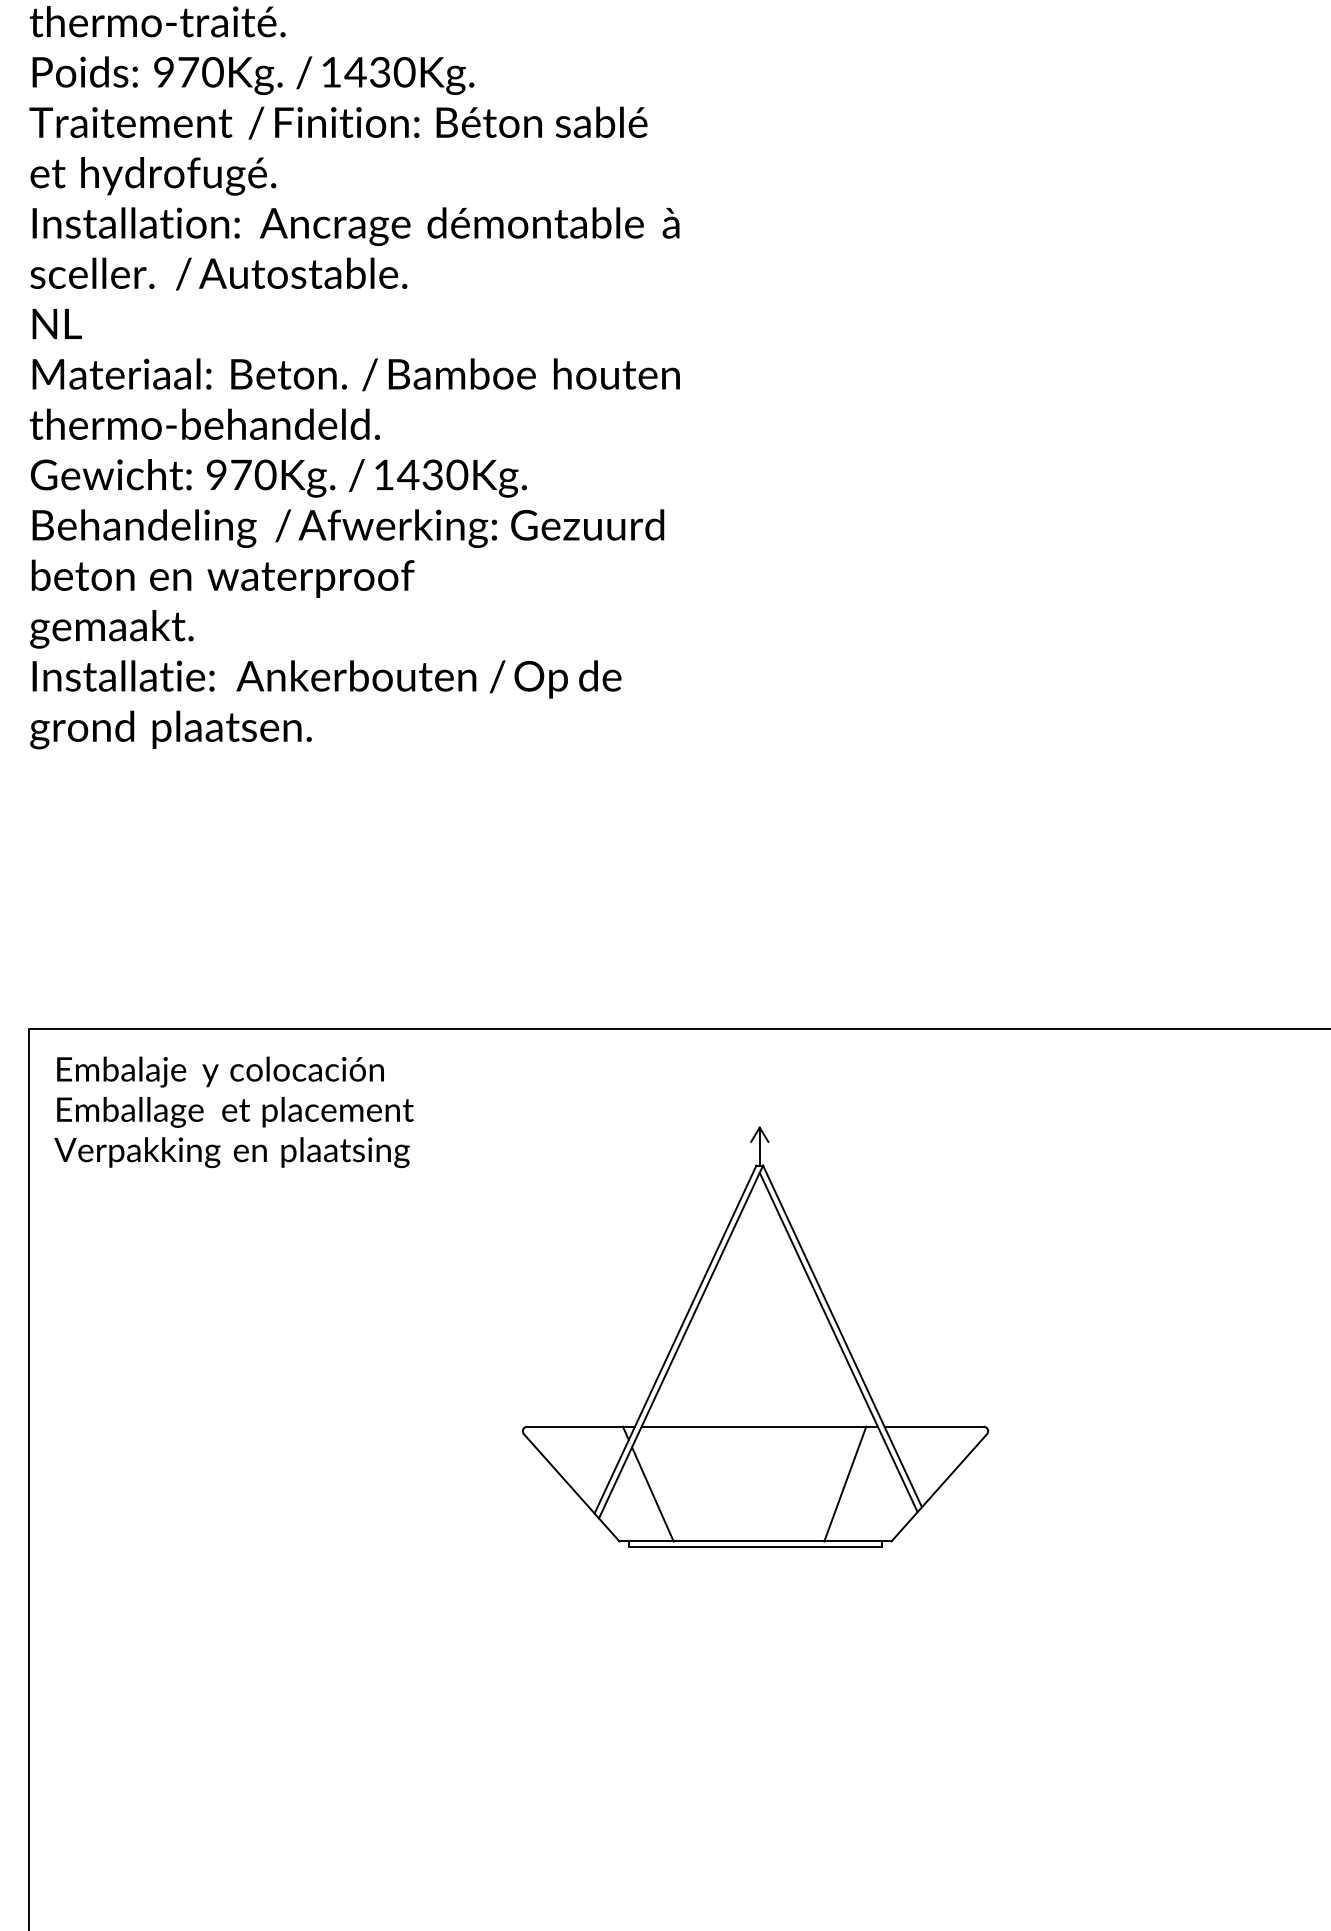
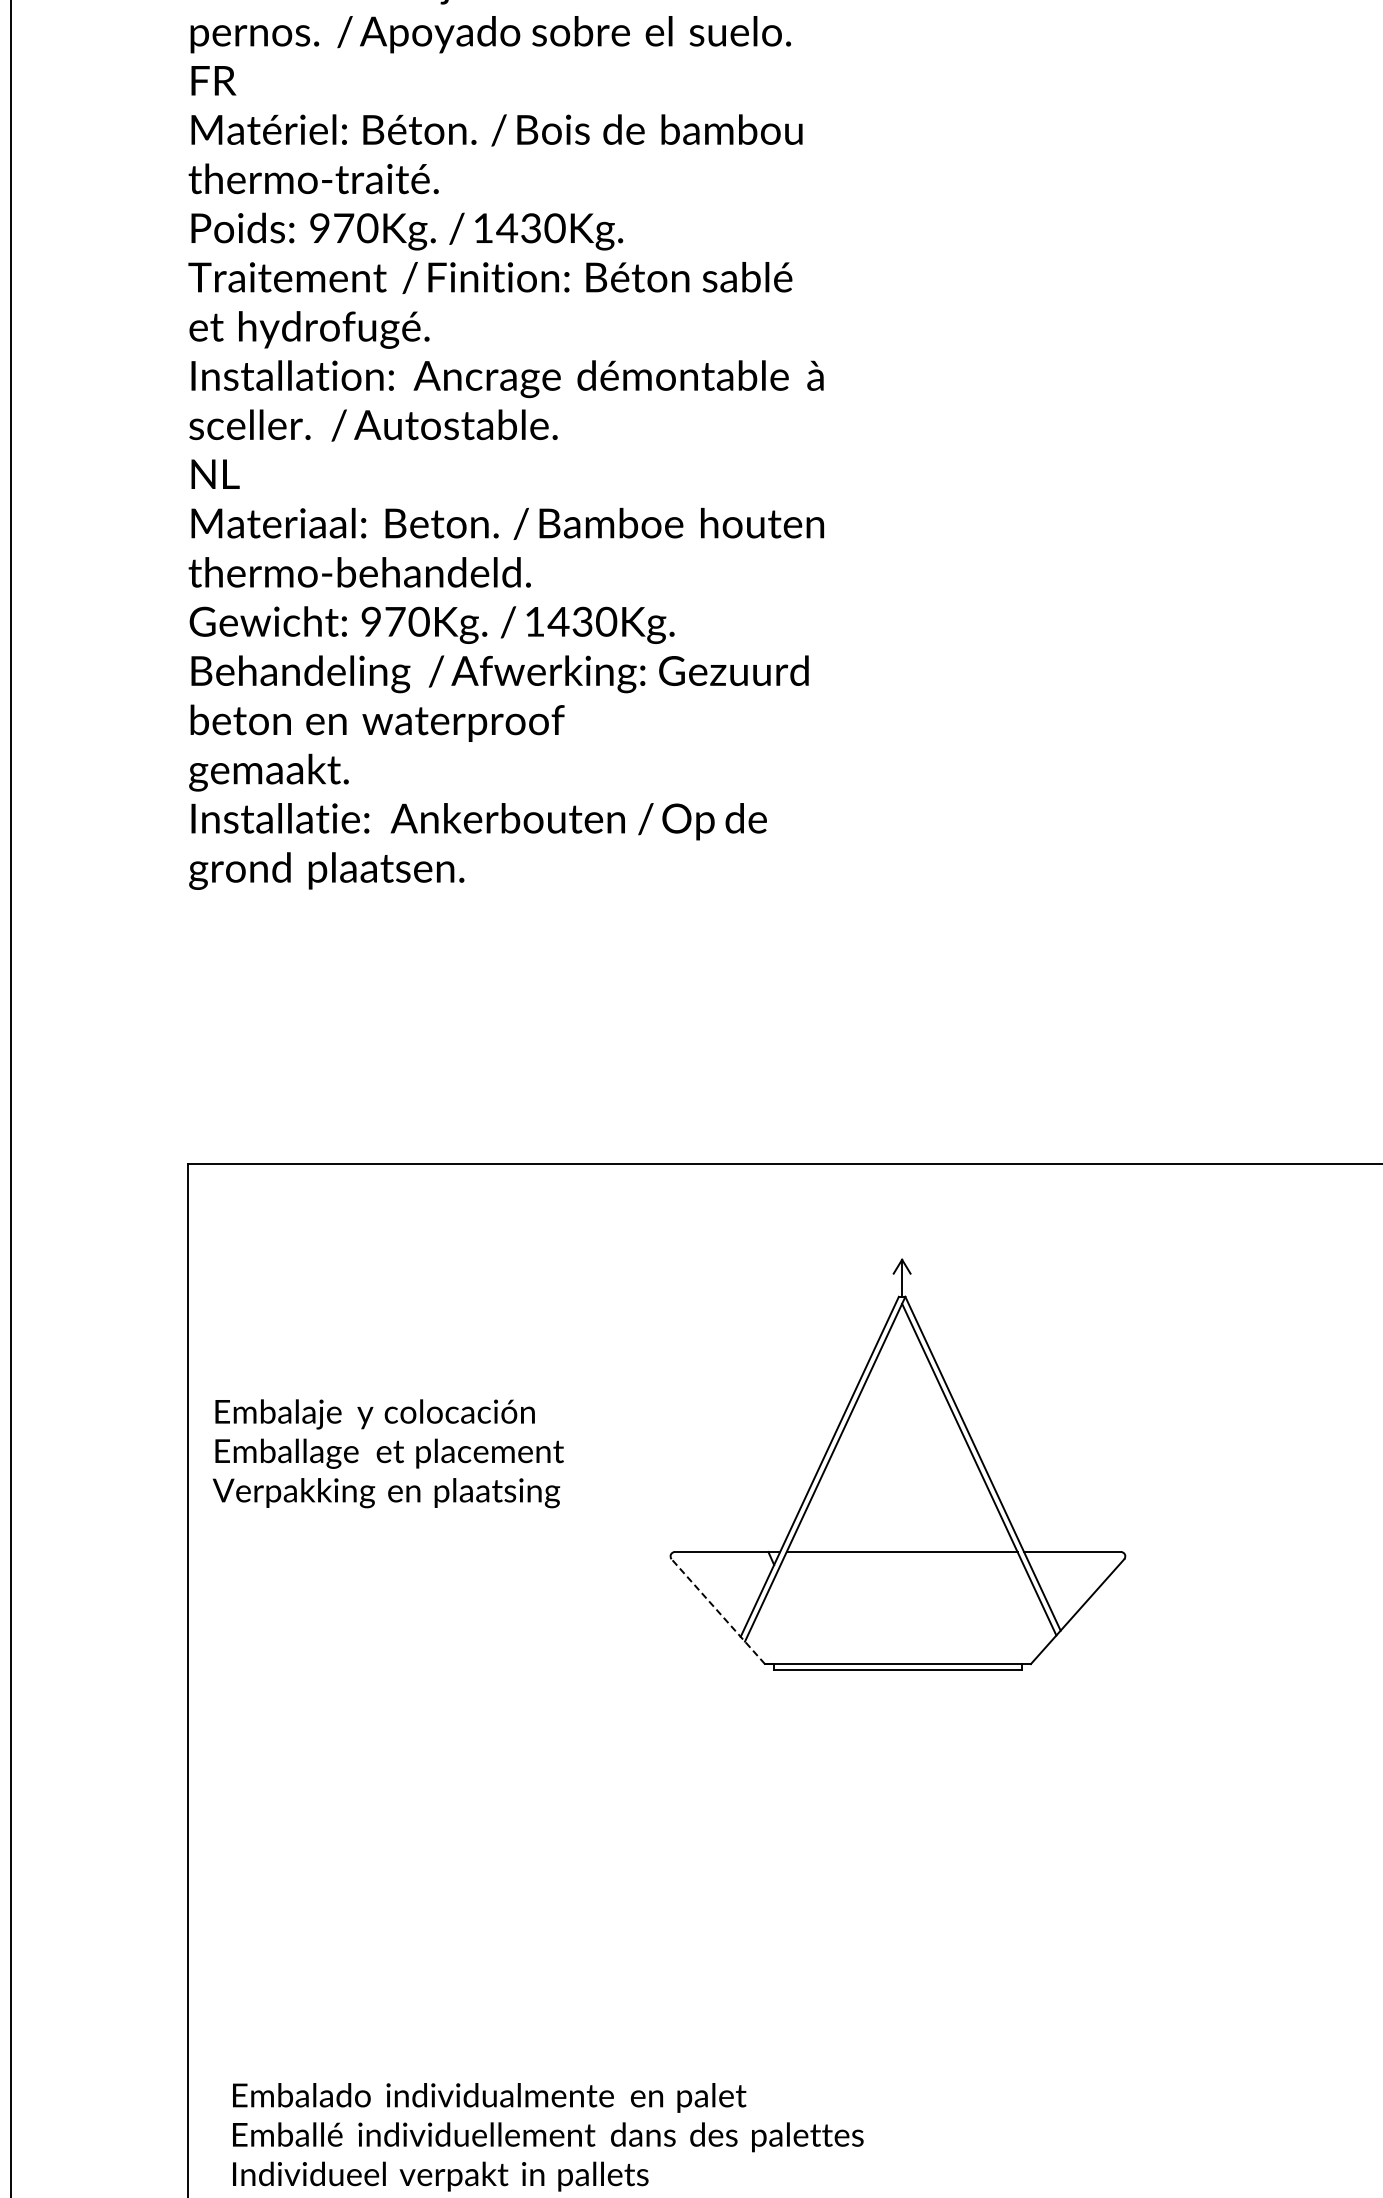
text: (234, 1112) -> (388, 1453), moved
line: (845, 1483) -> (985, 1607), removed
line: (570, 1487) -> (717, 1611), solid -> dashed
line: (652, 1494) -> (797, 1618), removed

